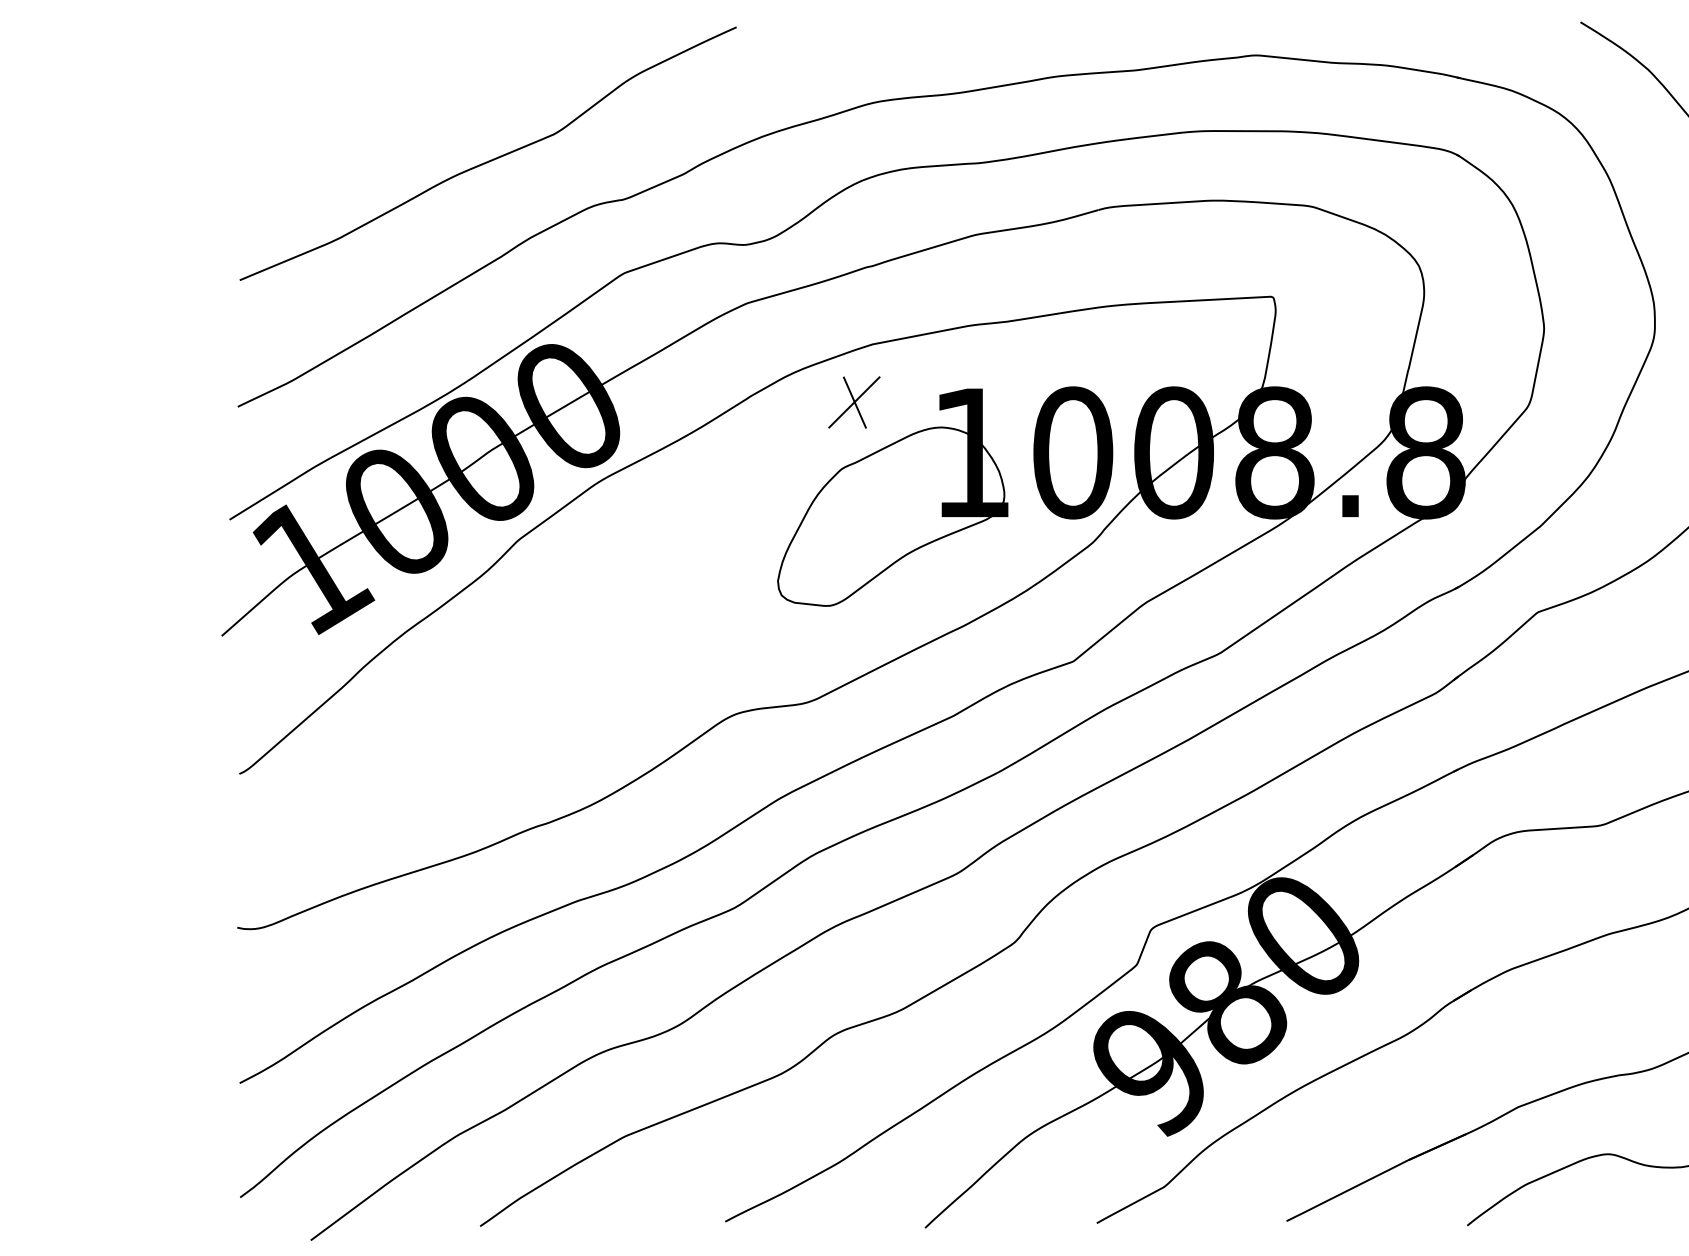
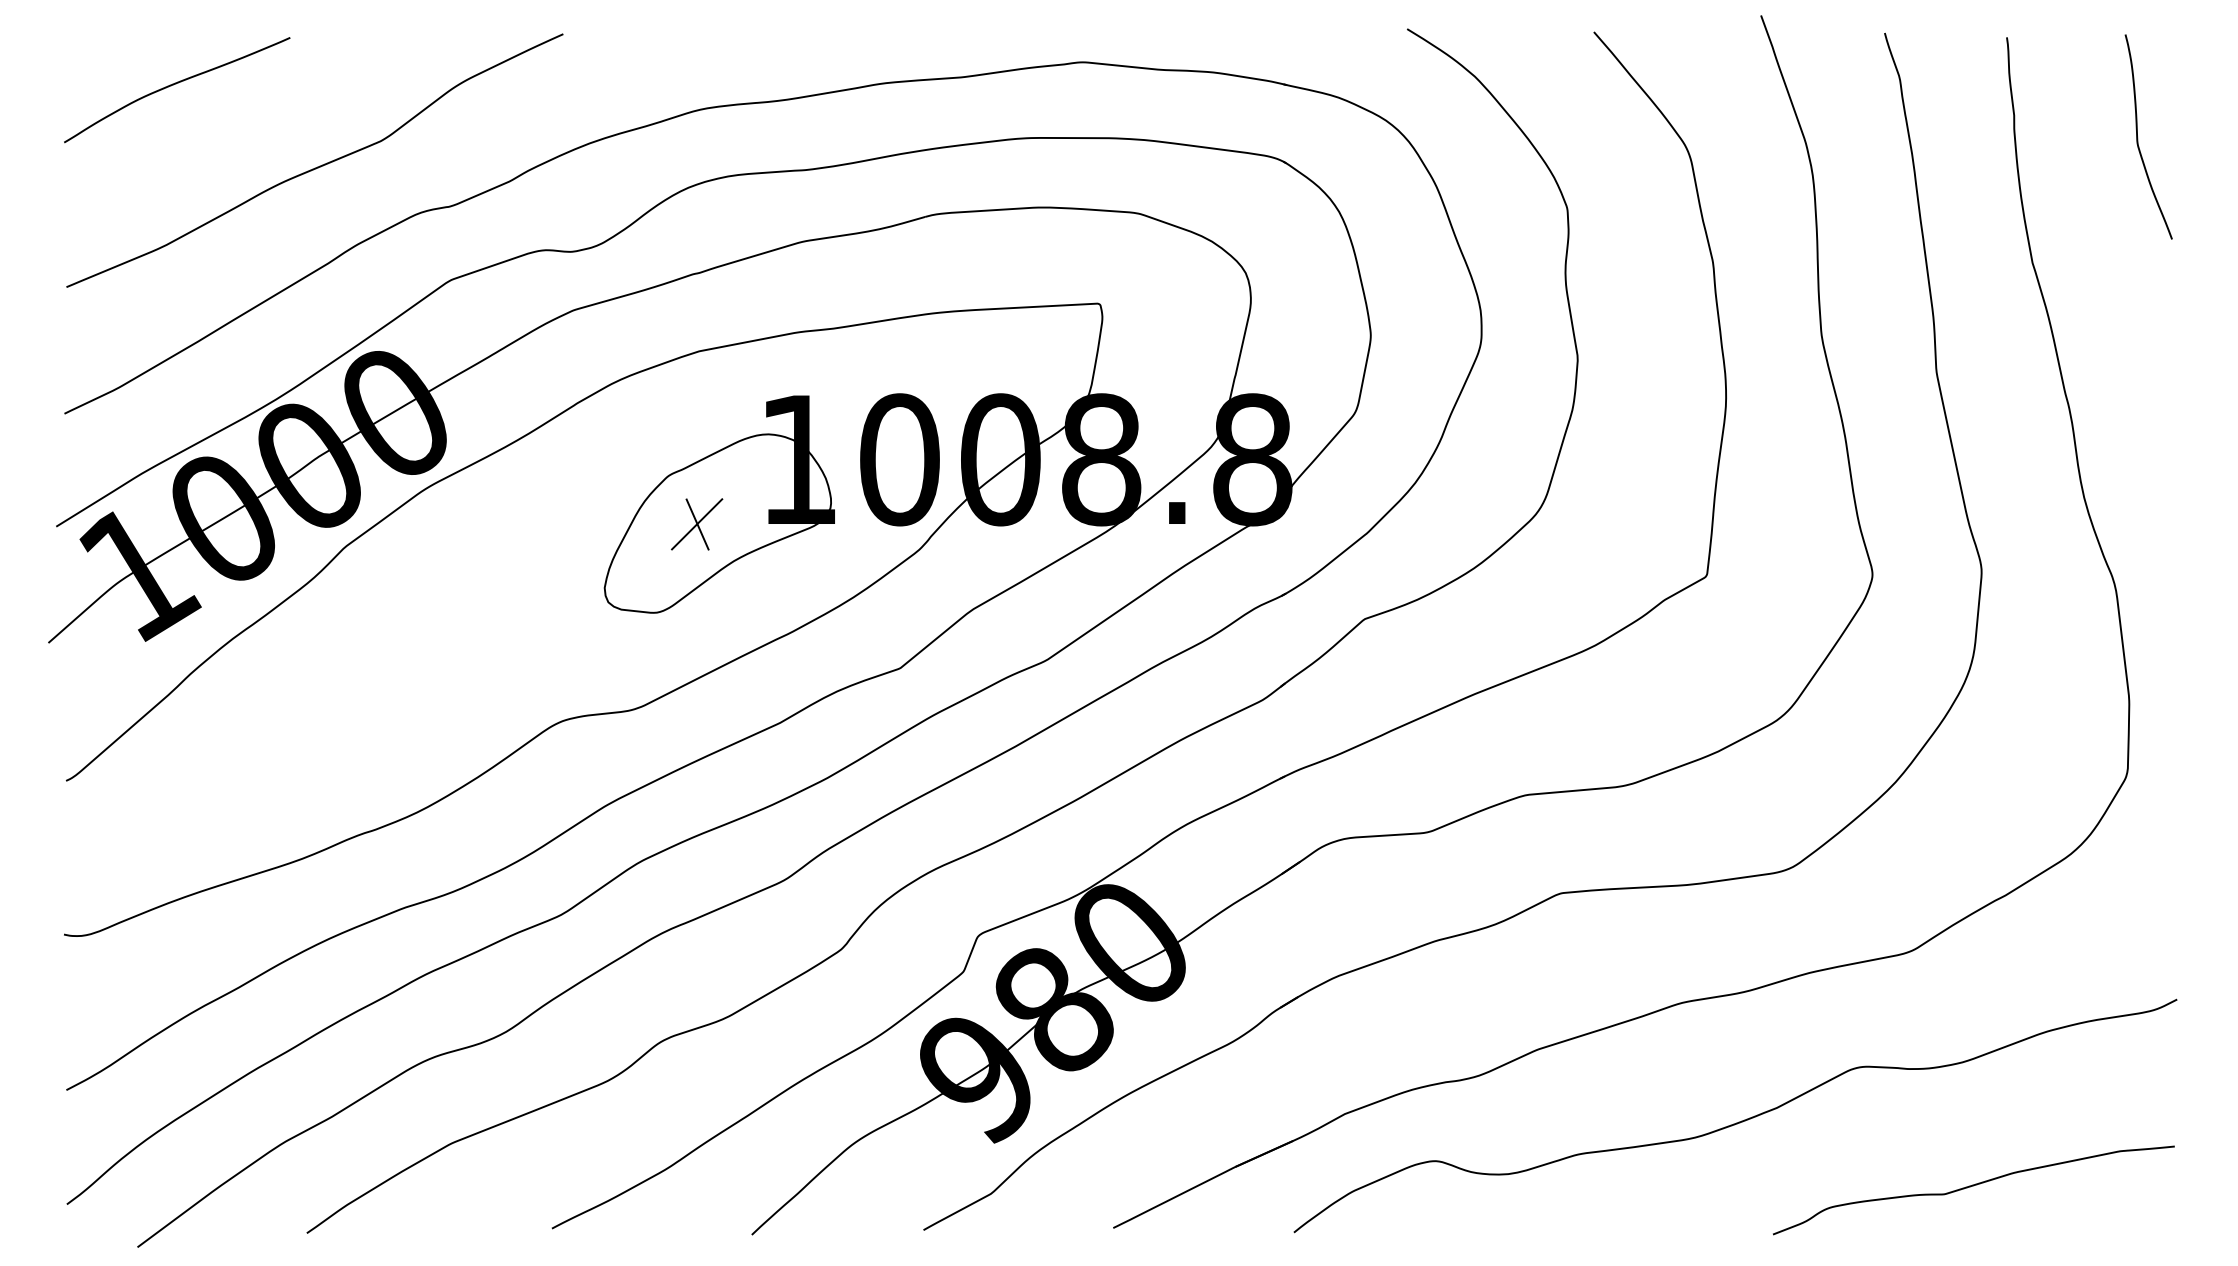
curve: (349, 77) -> (176, 84), added
part: (854, 402) -> (697, 524), moved

